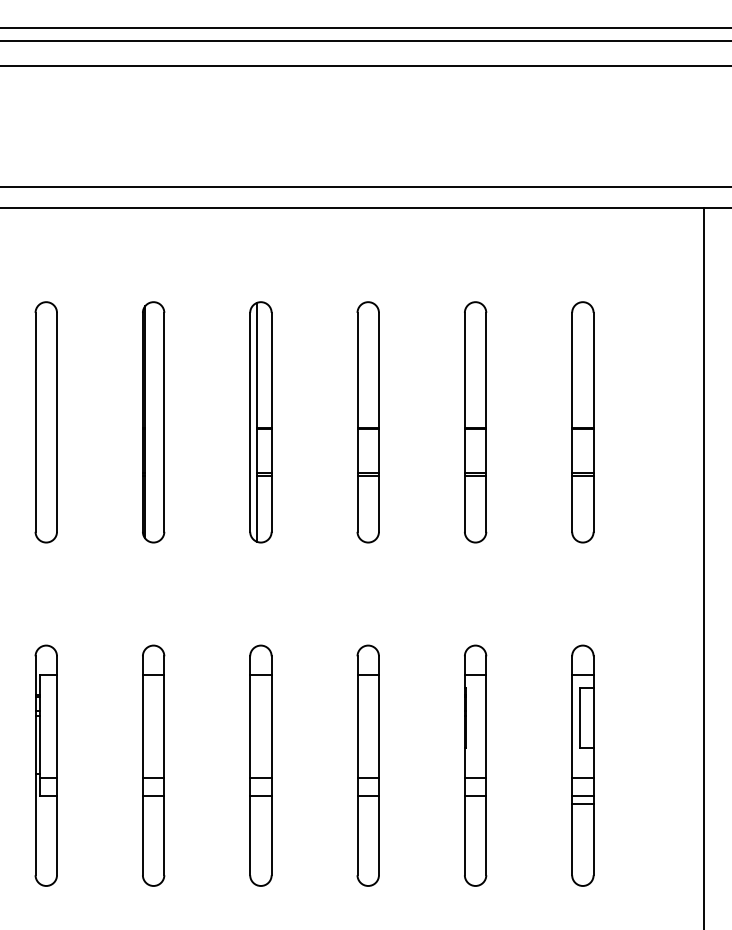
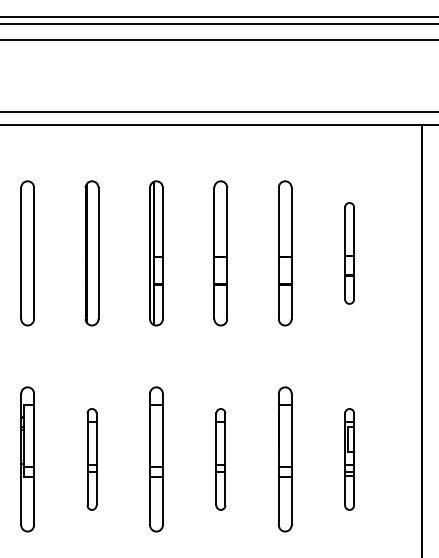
part: (582, 422) -> (349, 253), size x0.7
part: (152, 765) -> (91, 459), size x0.7
part: (367, 765) -> (220, 459), size x0.7
part: (582, 765) -> (349, 459), size x0.7

